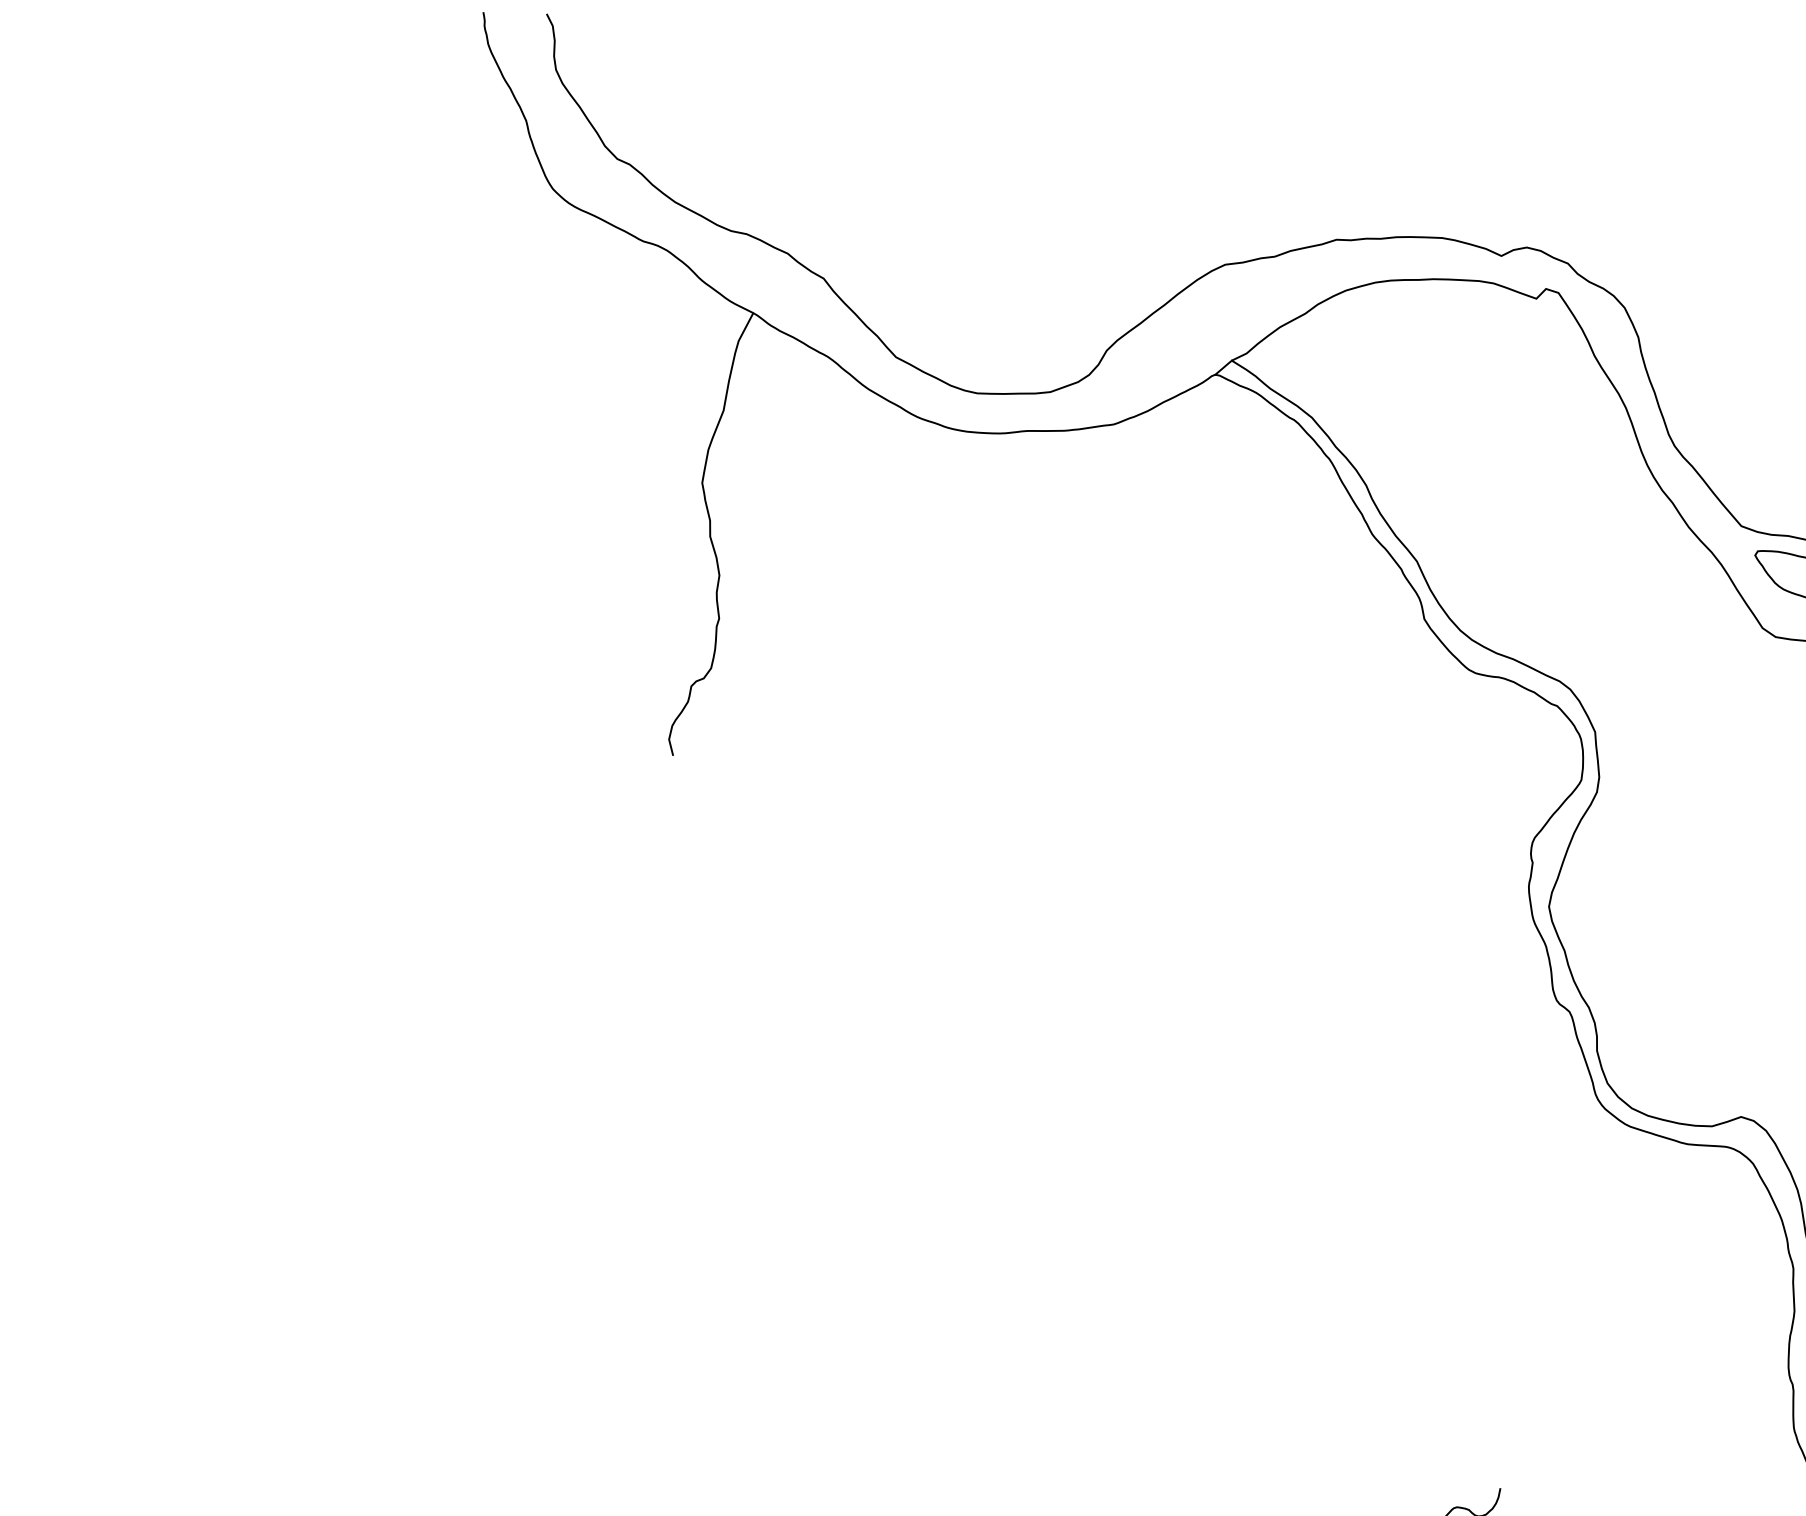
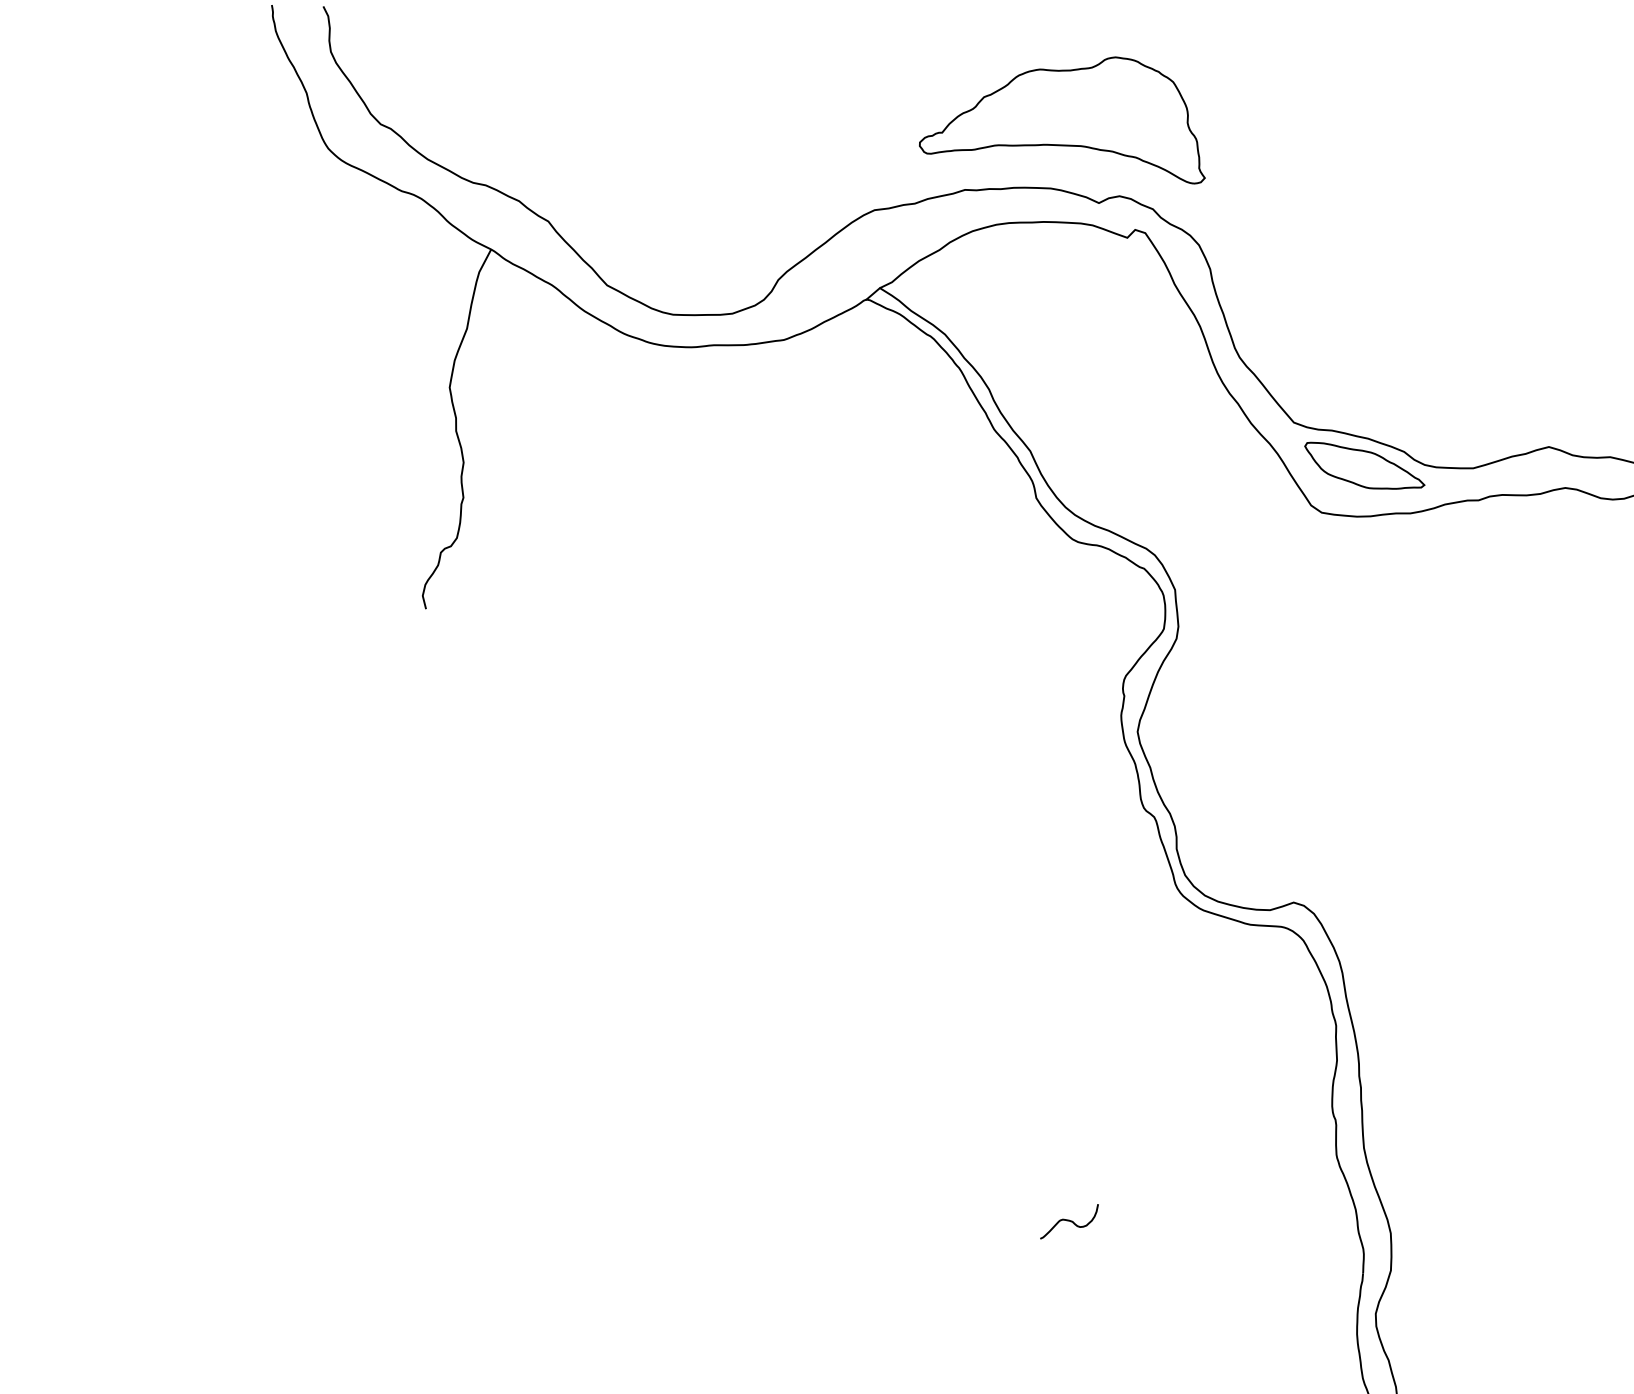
part: (1456, 154) -> (1062, 120), added

